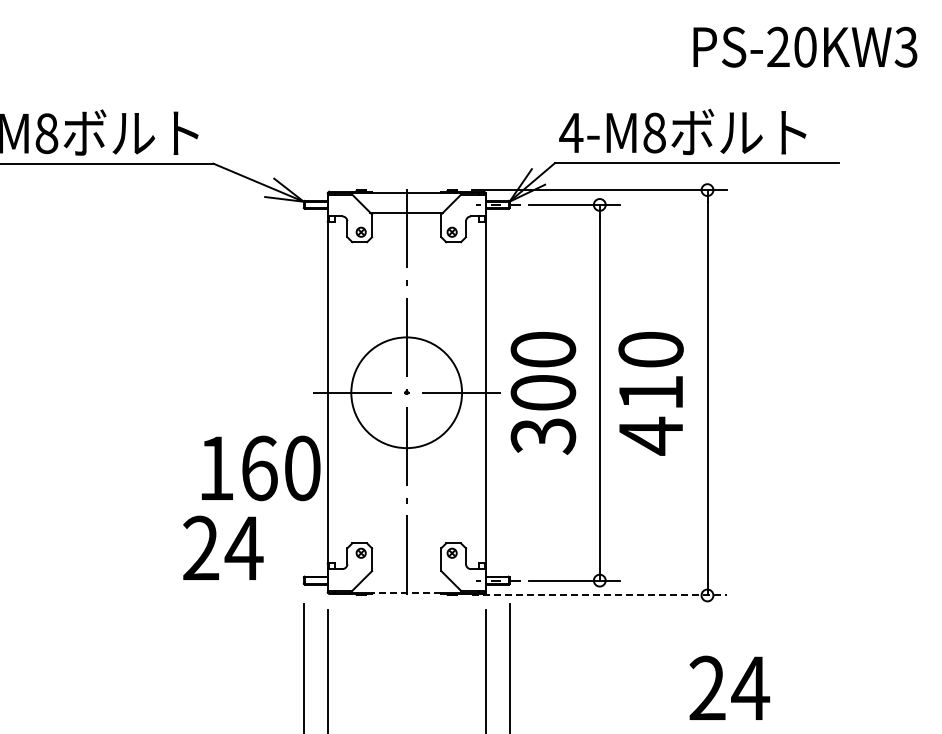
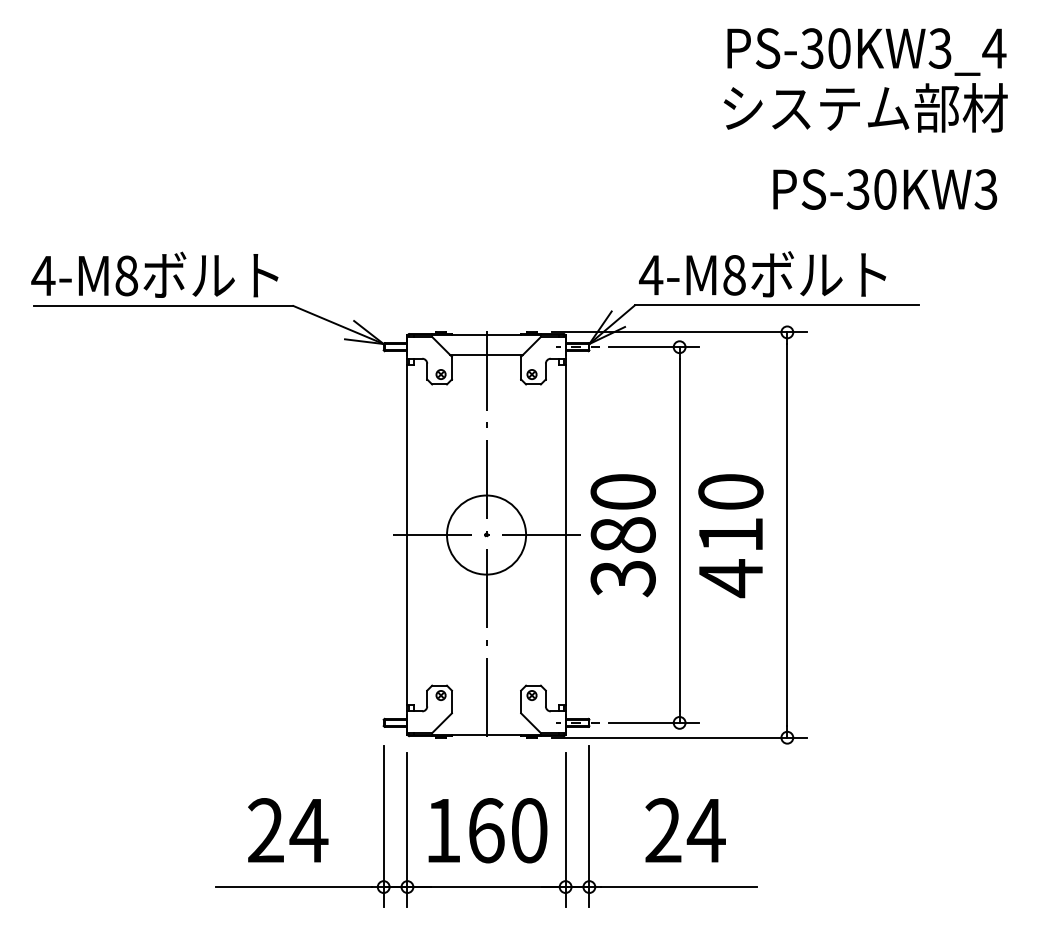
text: (777, 47) -> (857, 189), PS-20KW3 -> PS-30KW3
circle: (406, 392) -> (486, 534), size x0.71
text: (542, 392) -> (622, 534), 300 -> 380
text: (260, 468) -> (487, 830), moved
text: (223, 548) -> (288, 830), moved
line: (406, 593) -> (486, 735), dashed -> solid
line: (599, 595) -> (679, 737), dashed -> solid
text: (729, 688) -> (685, 830), moved

